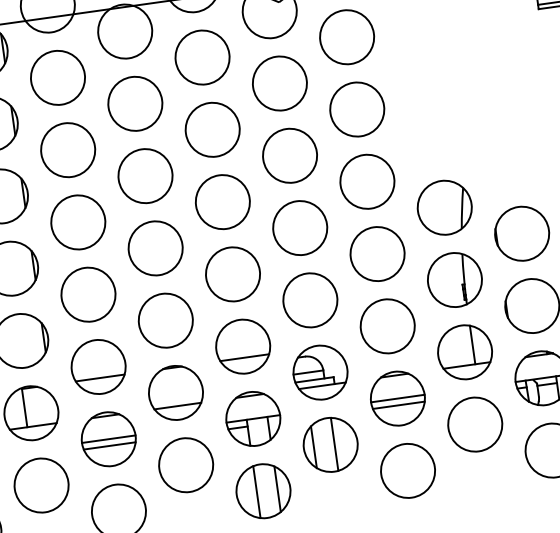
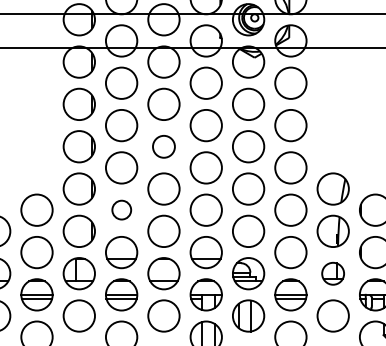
circle: (144, 175) -> (163, 146), size x0.7
circle: (88, 293) -> (121, 209), size x0.6
part: (463, 352) -> (332, 273), size x0.7

